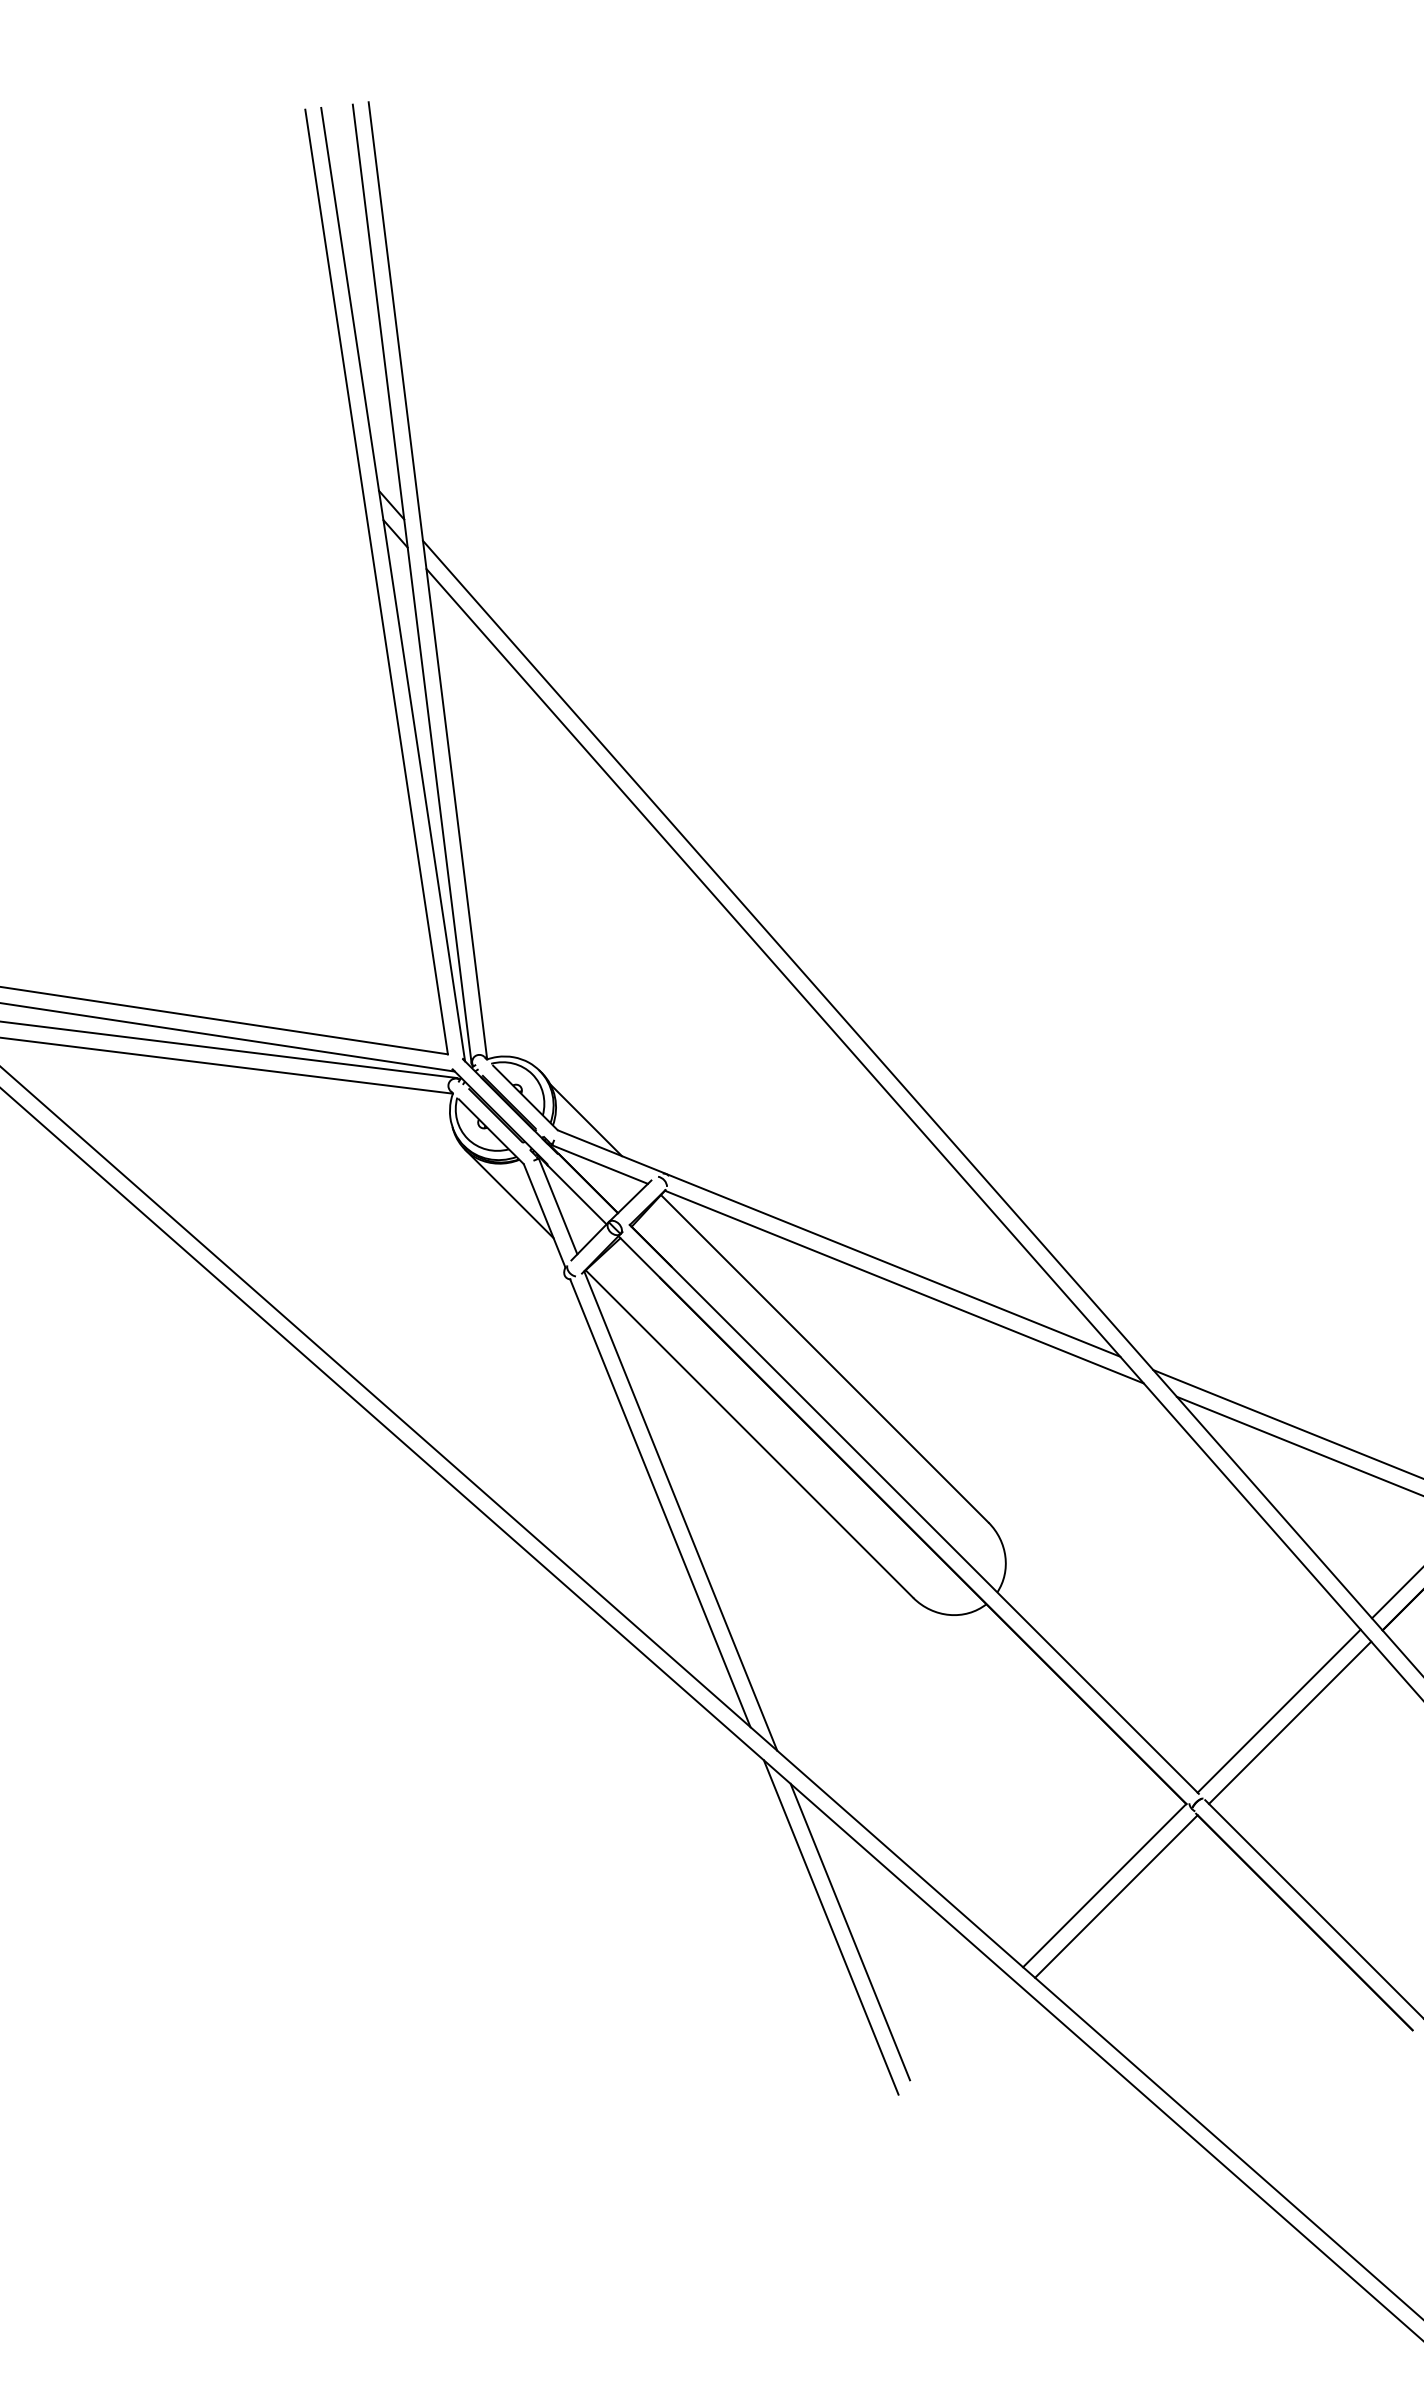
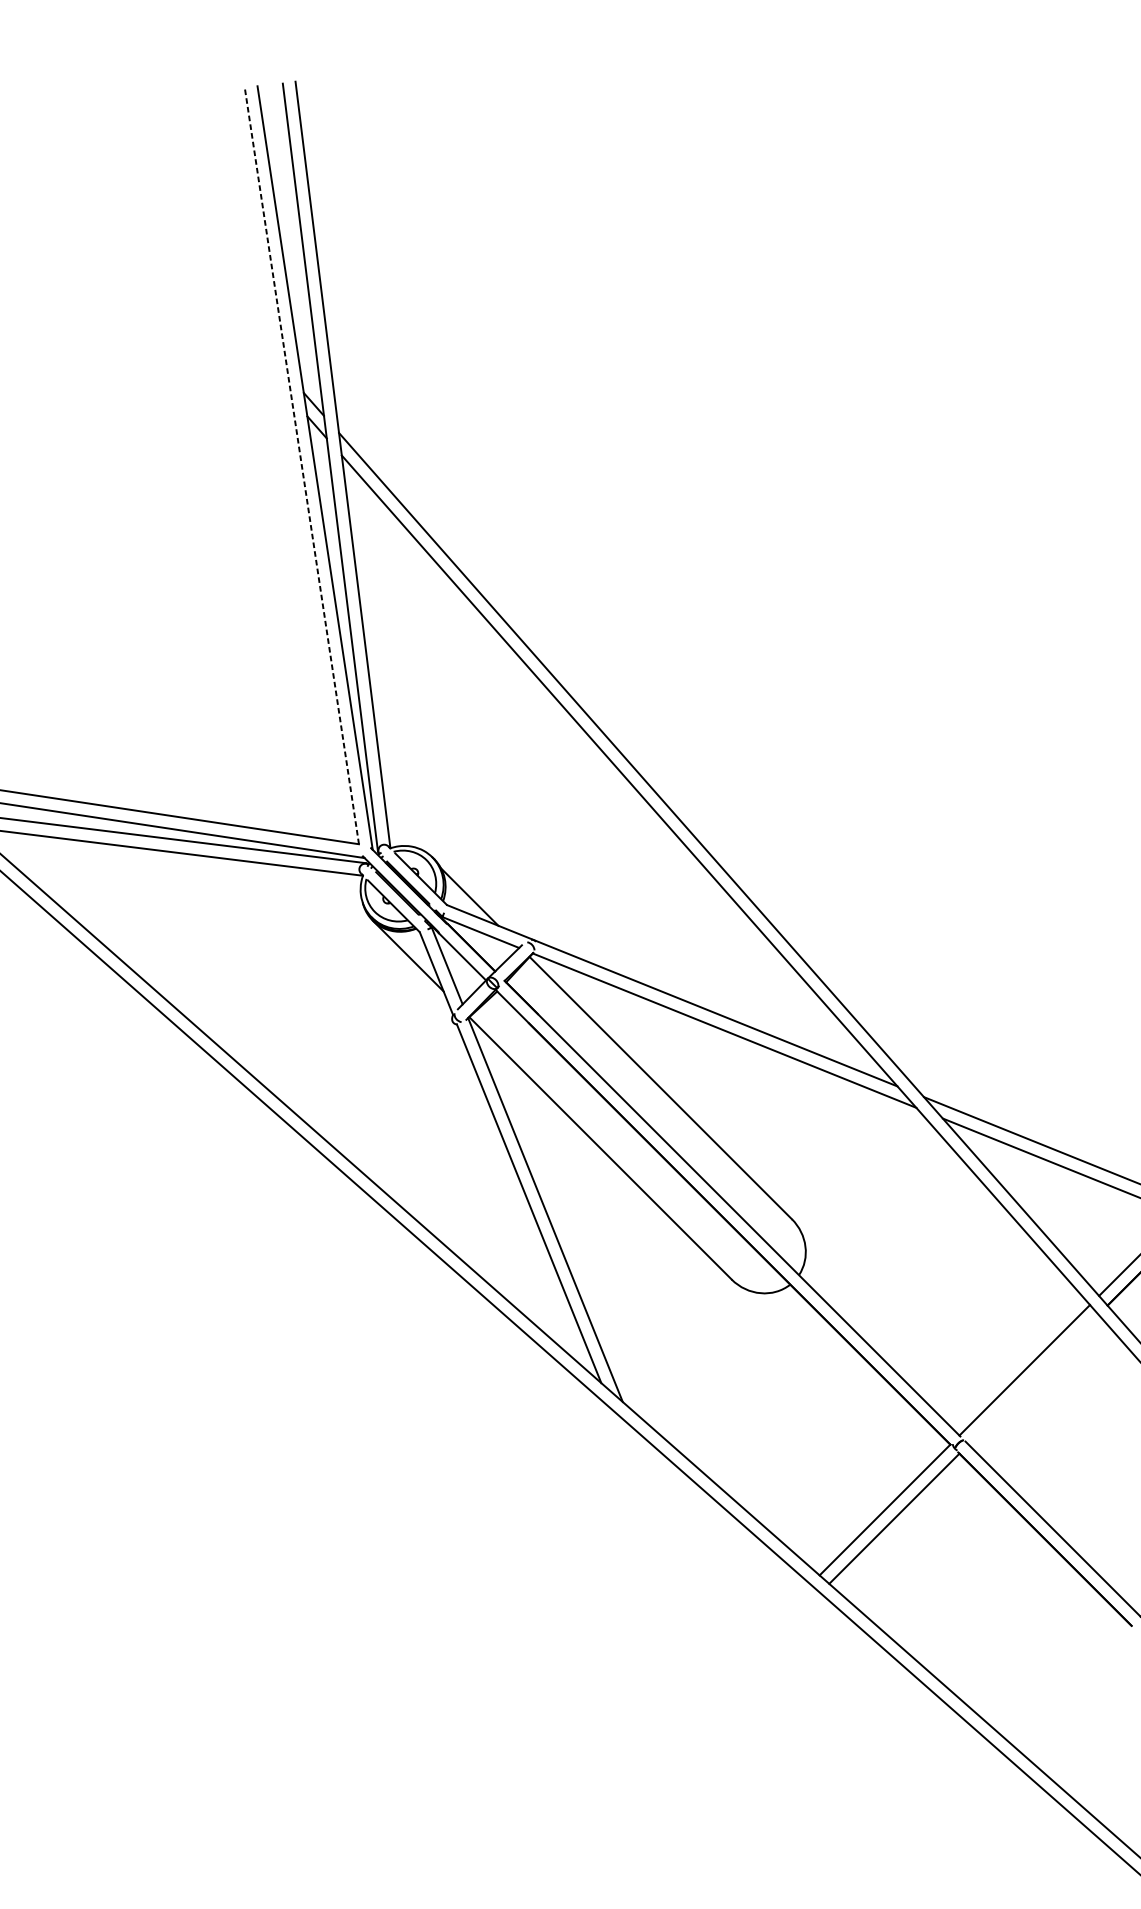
line: (376, 582) -> (301, 466), solid -> dashed
line: (1289, 1722) -> (1033, 1379), removed
line: (830, 1927) -> (665, 1543), removed
line: (850, 1931) -> (681, 1546), removed

